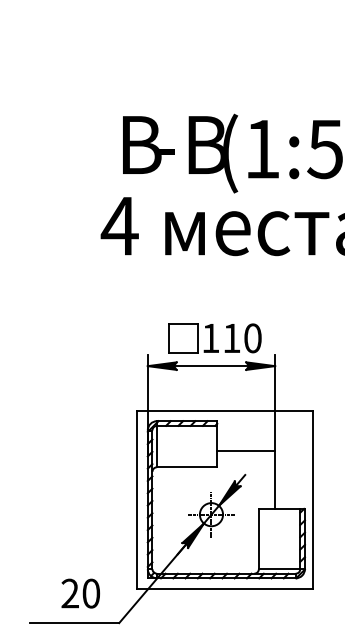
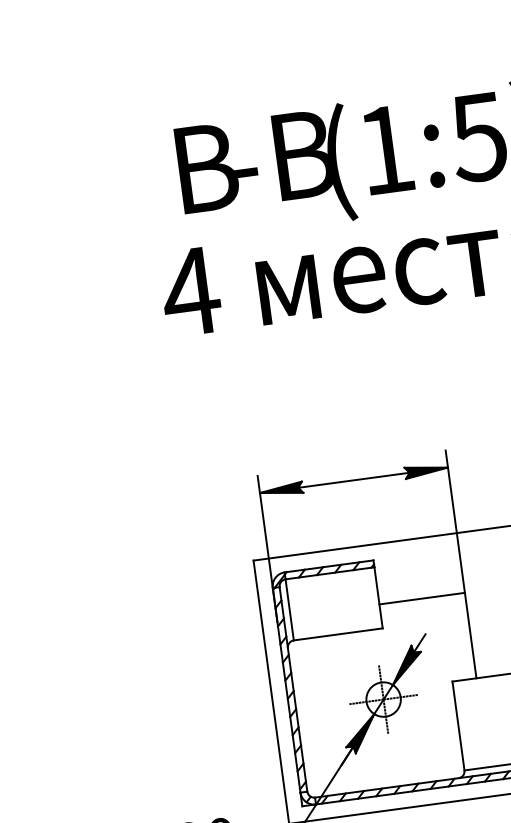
part: (214, 338) -> (352, 438), removed

